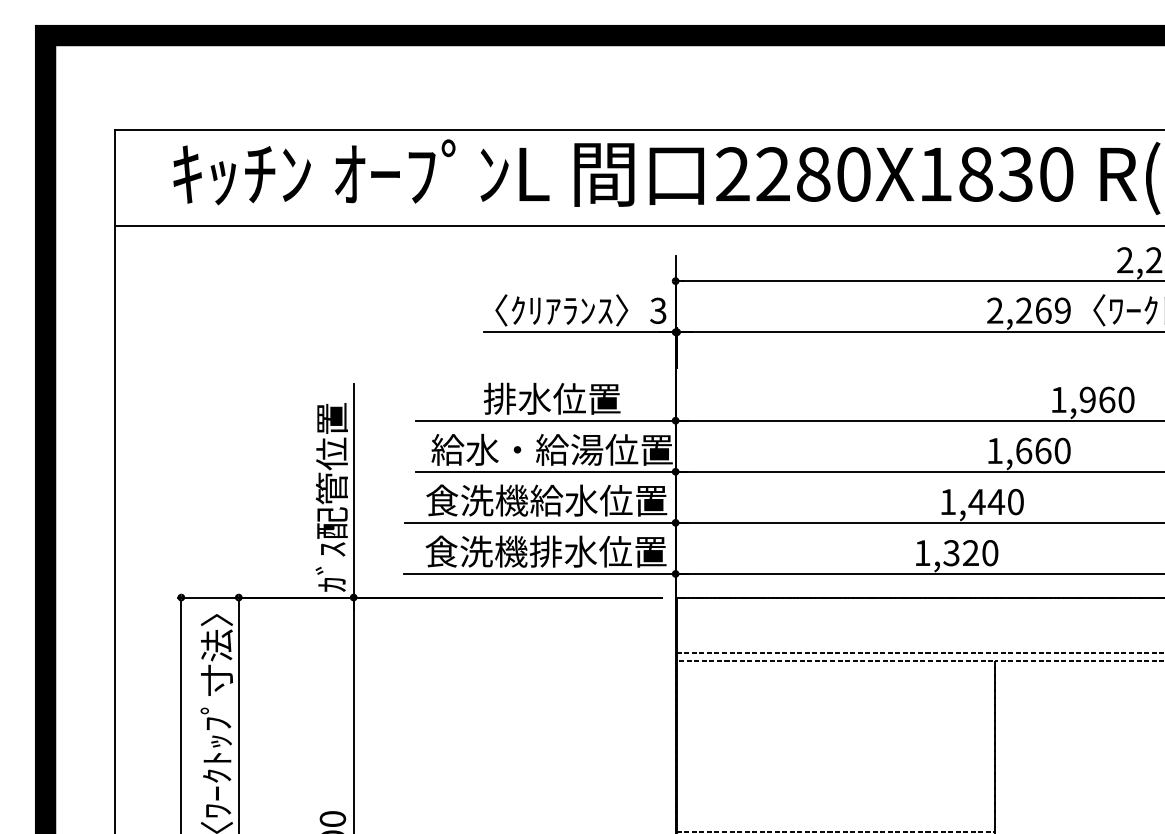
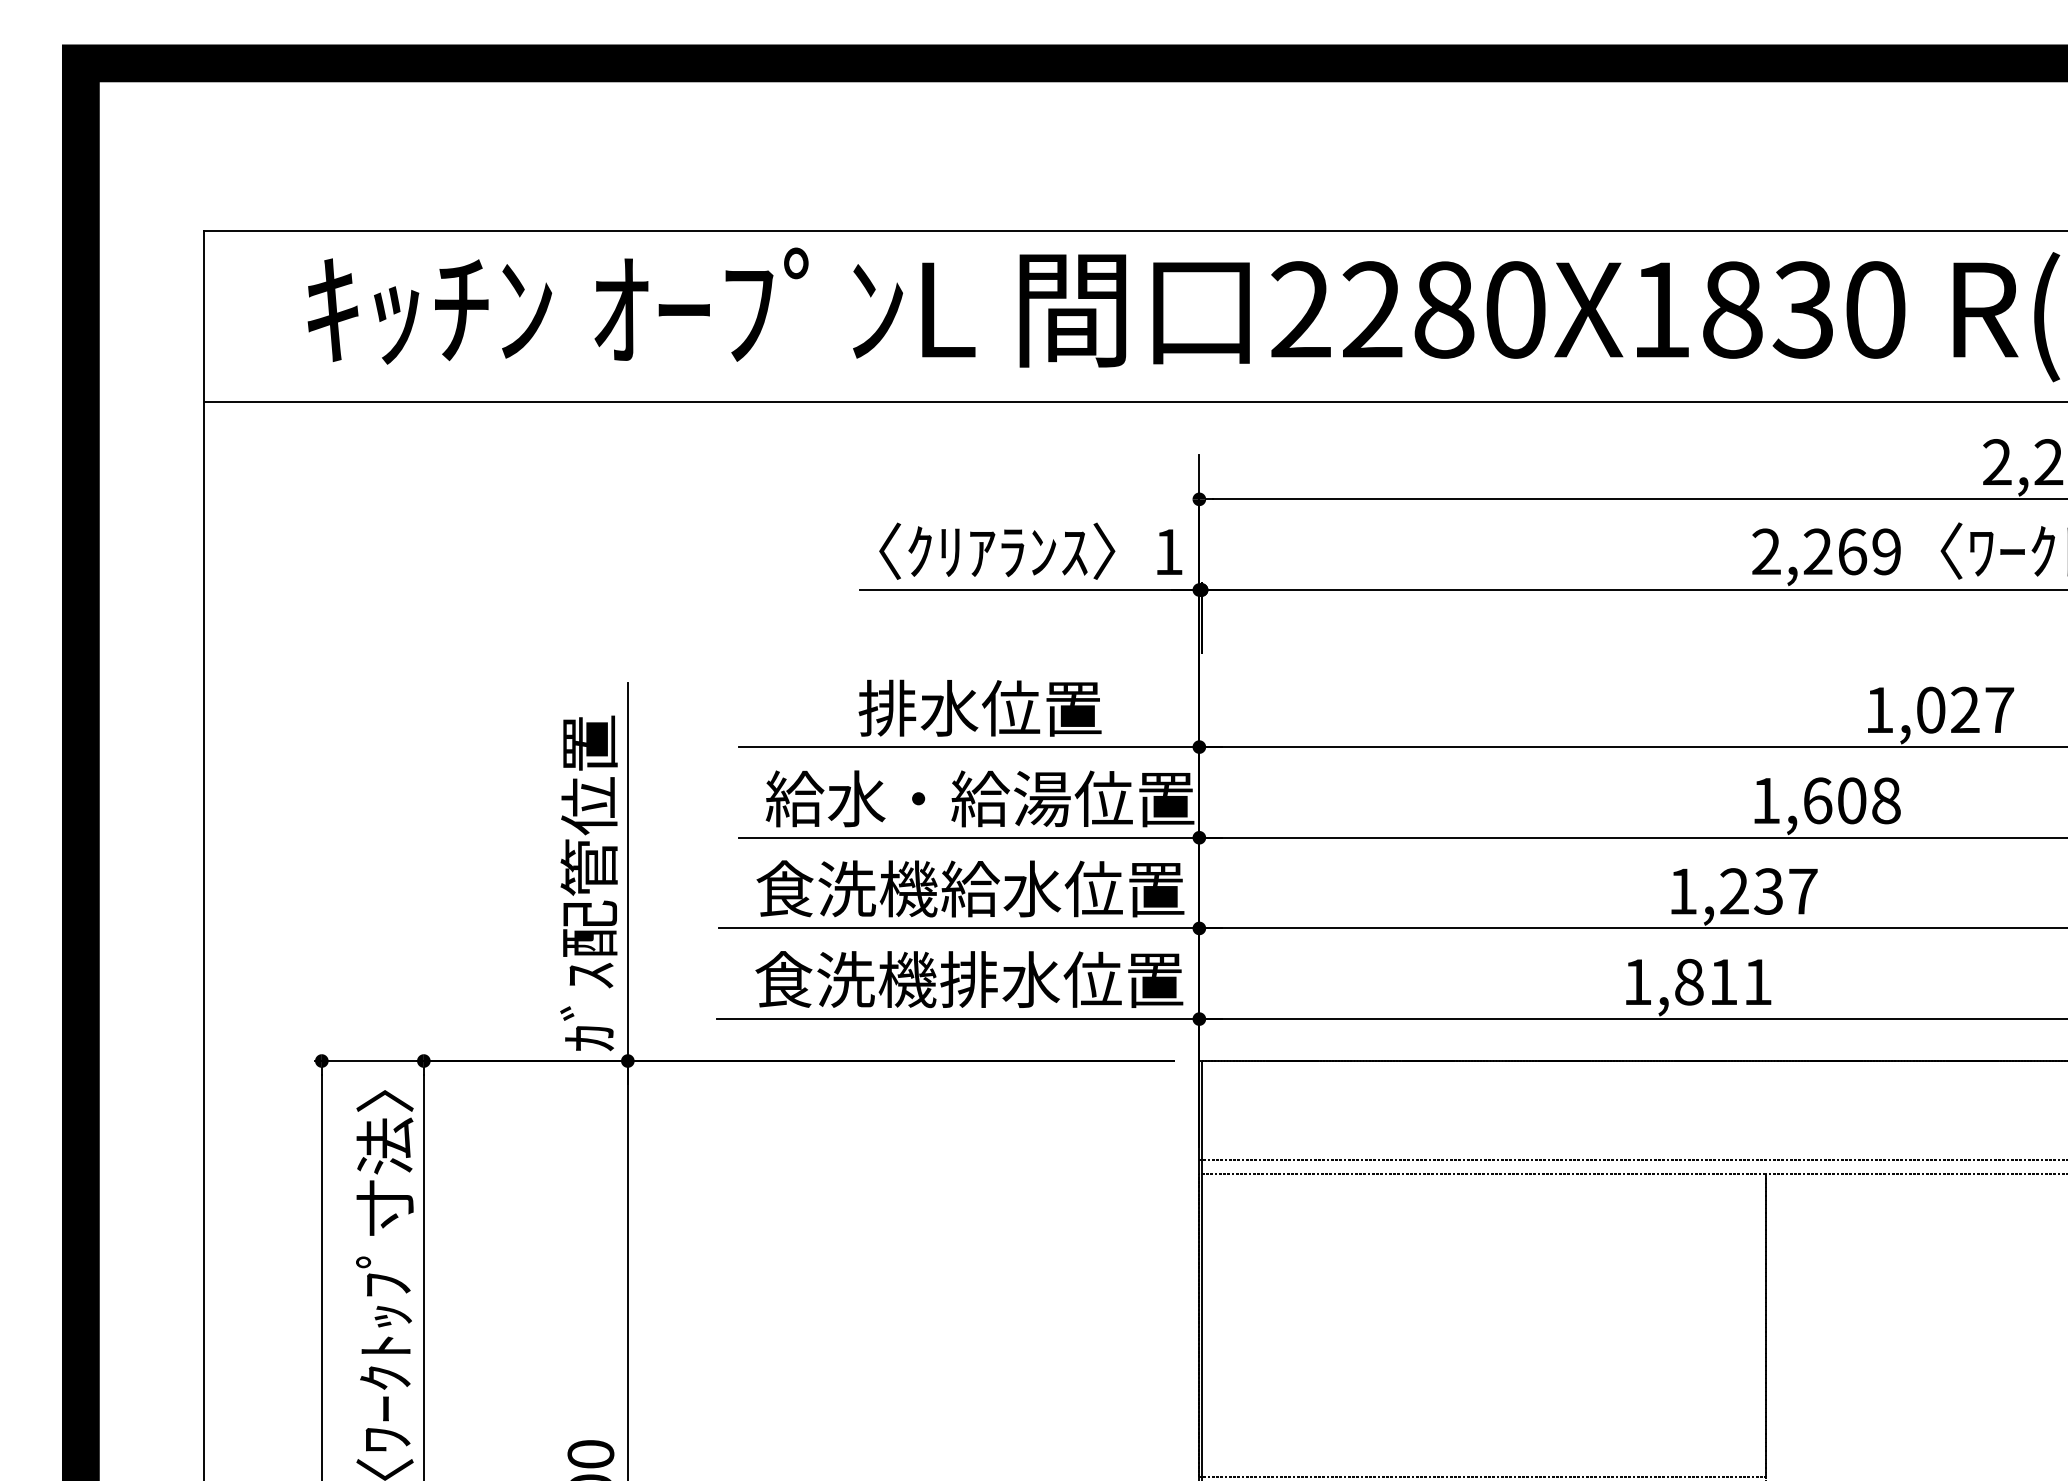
text: (658, 310) -> (1168, 551), 3 -> 1
text: (1106, 399) -> (1964, 709), 1,960 -> 1,027
text: (1052, 450) -> (1868, 799), 1,660 -> 1,608
text: (995, 501) -> (1767, 890), 1,440 -> 1,237
text: (970, 553) -> (1722, 982), 1,320 -> 1,811

